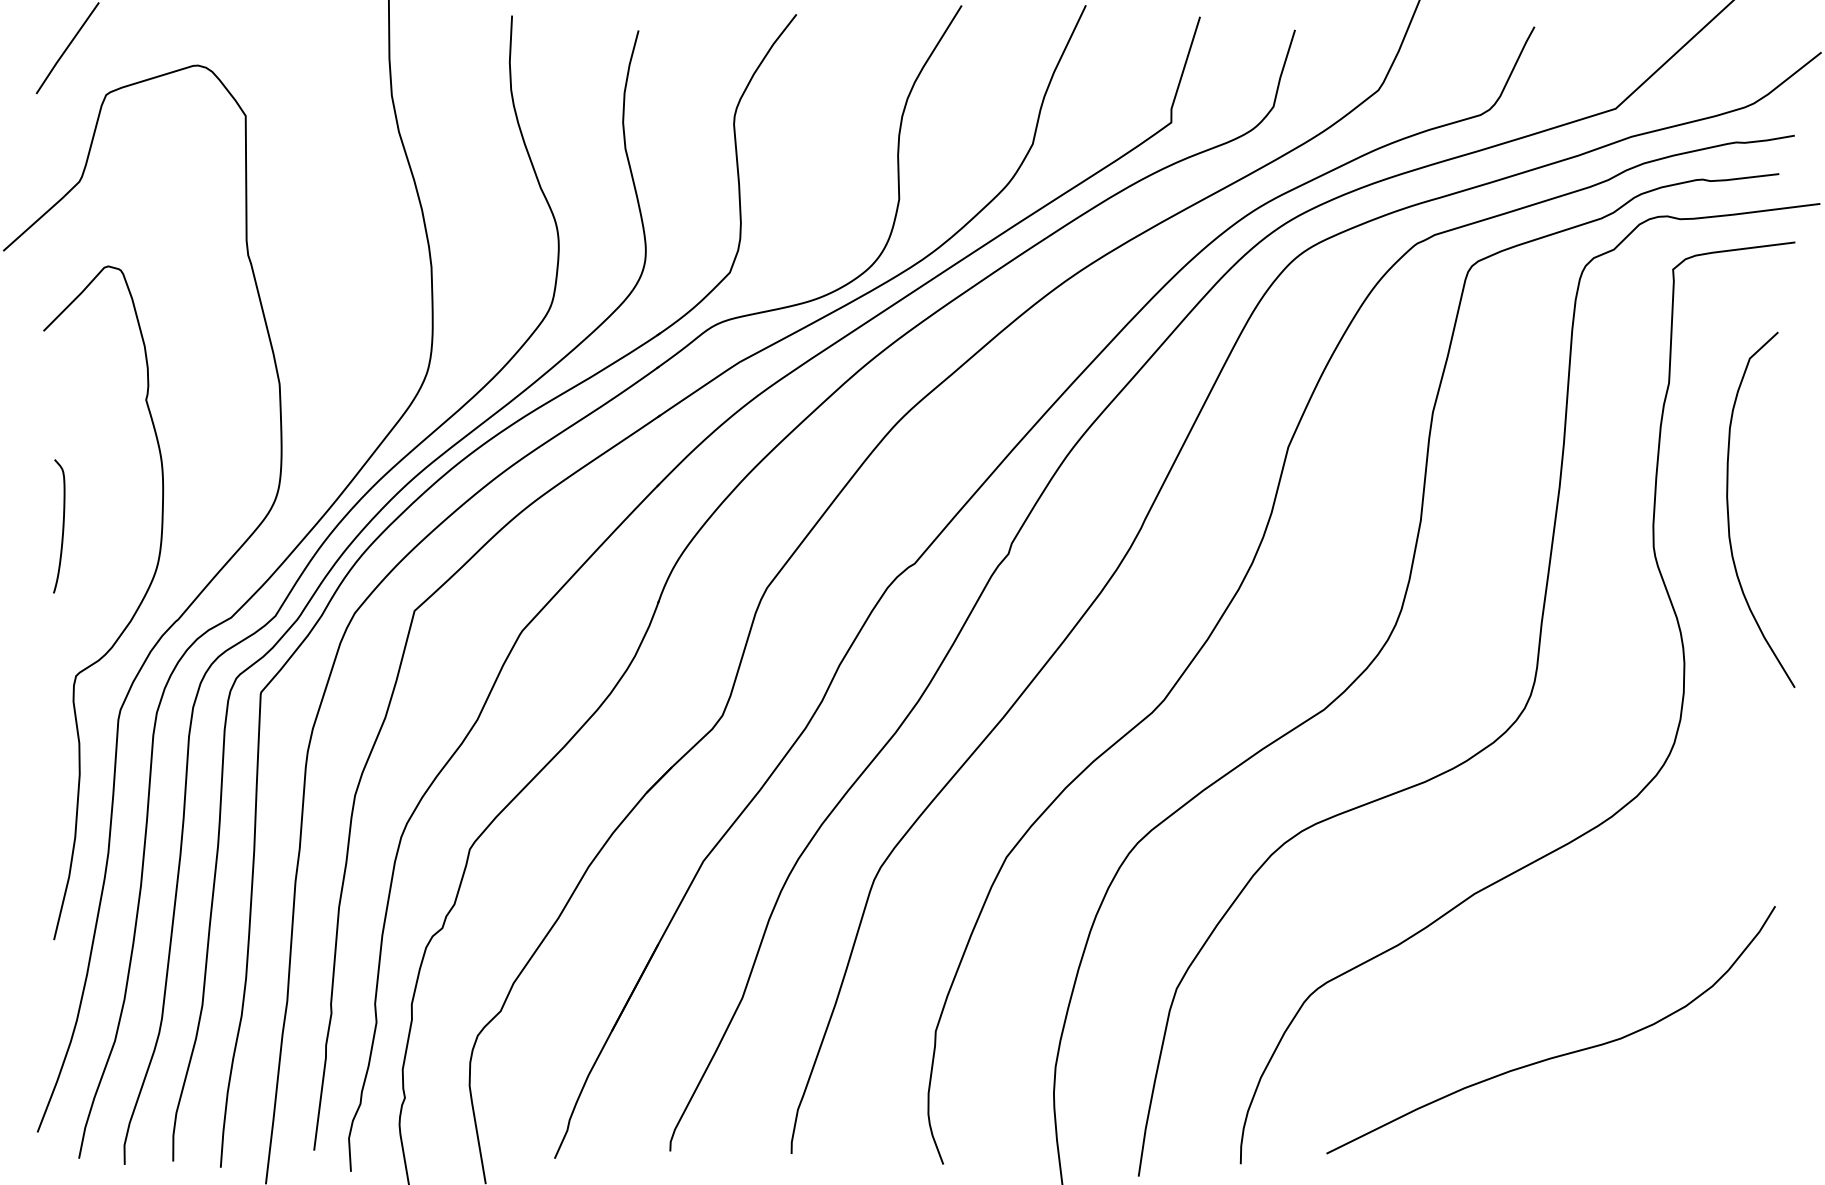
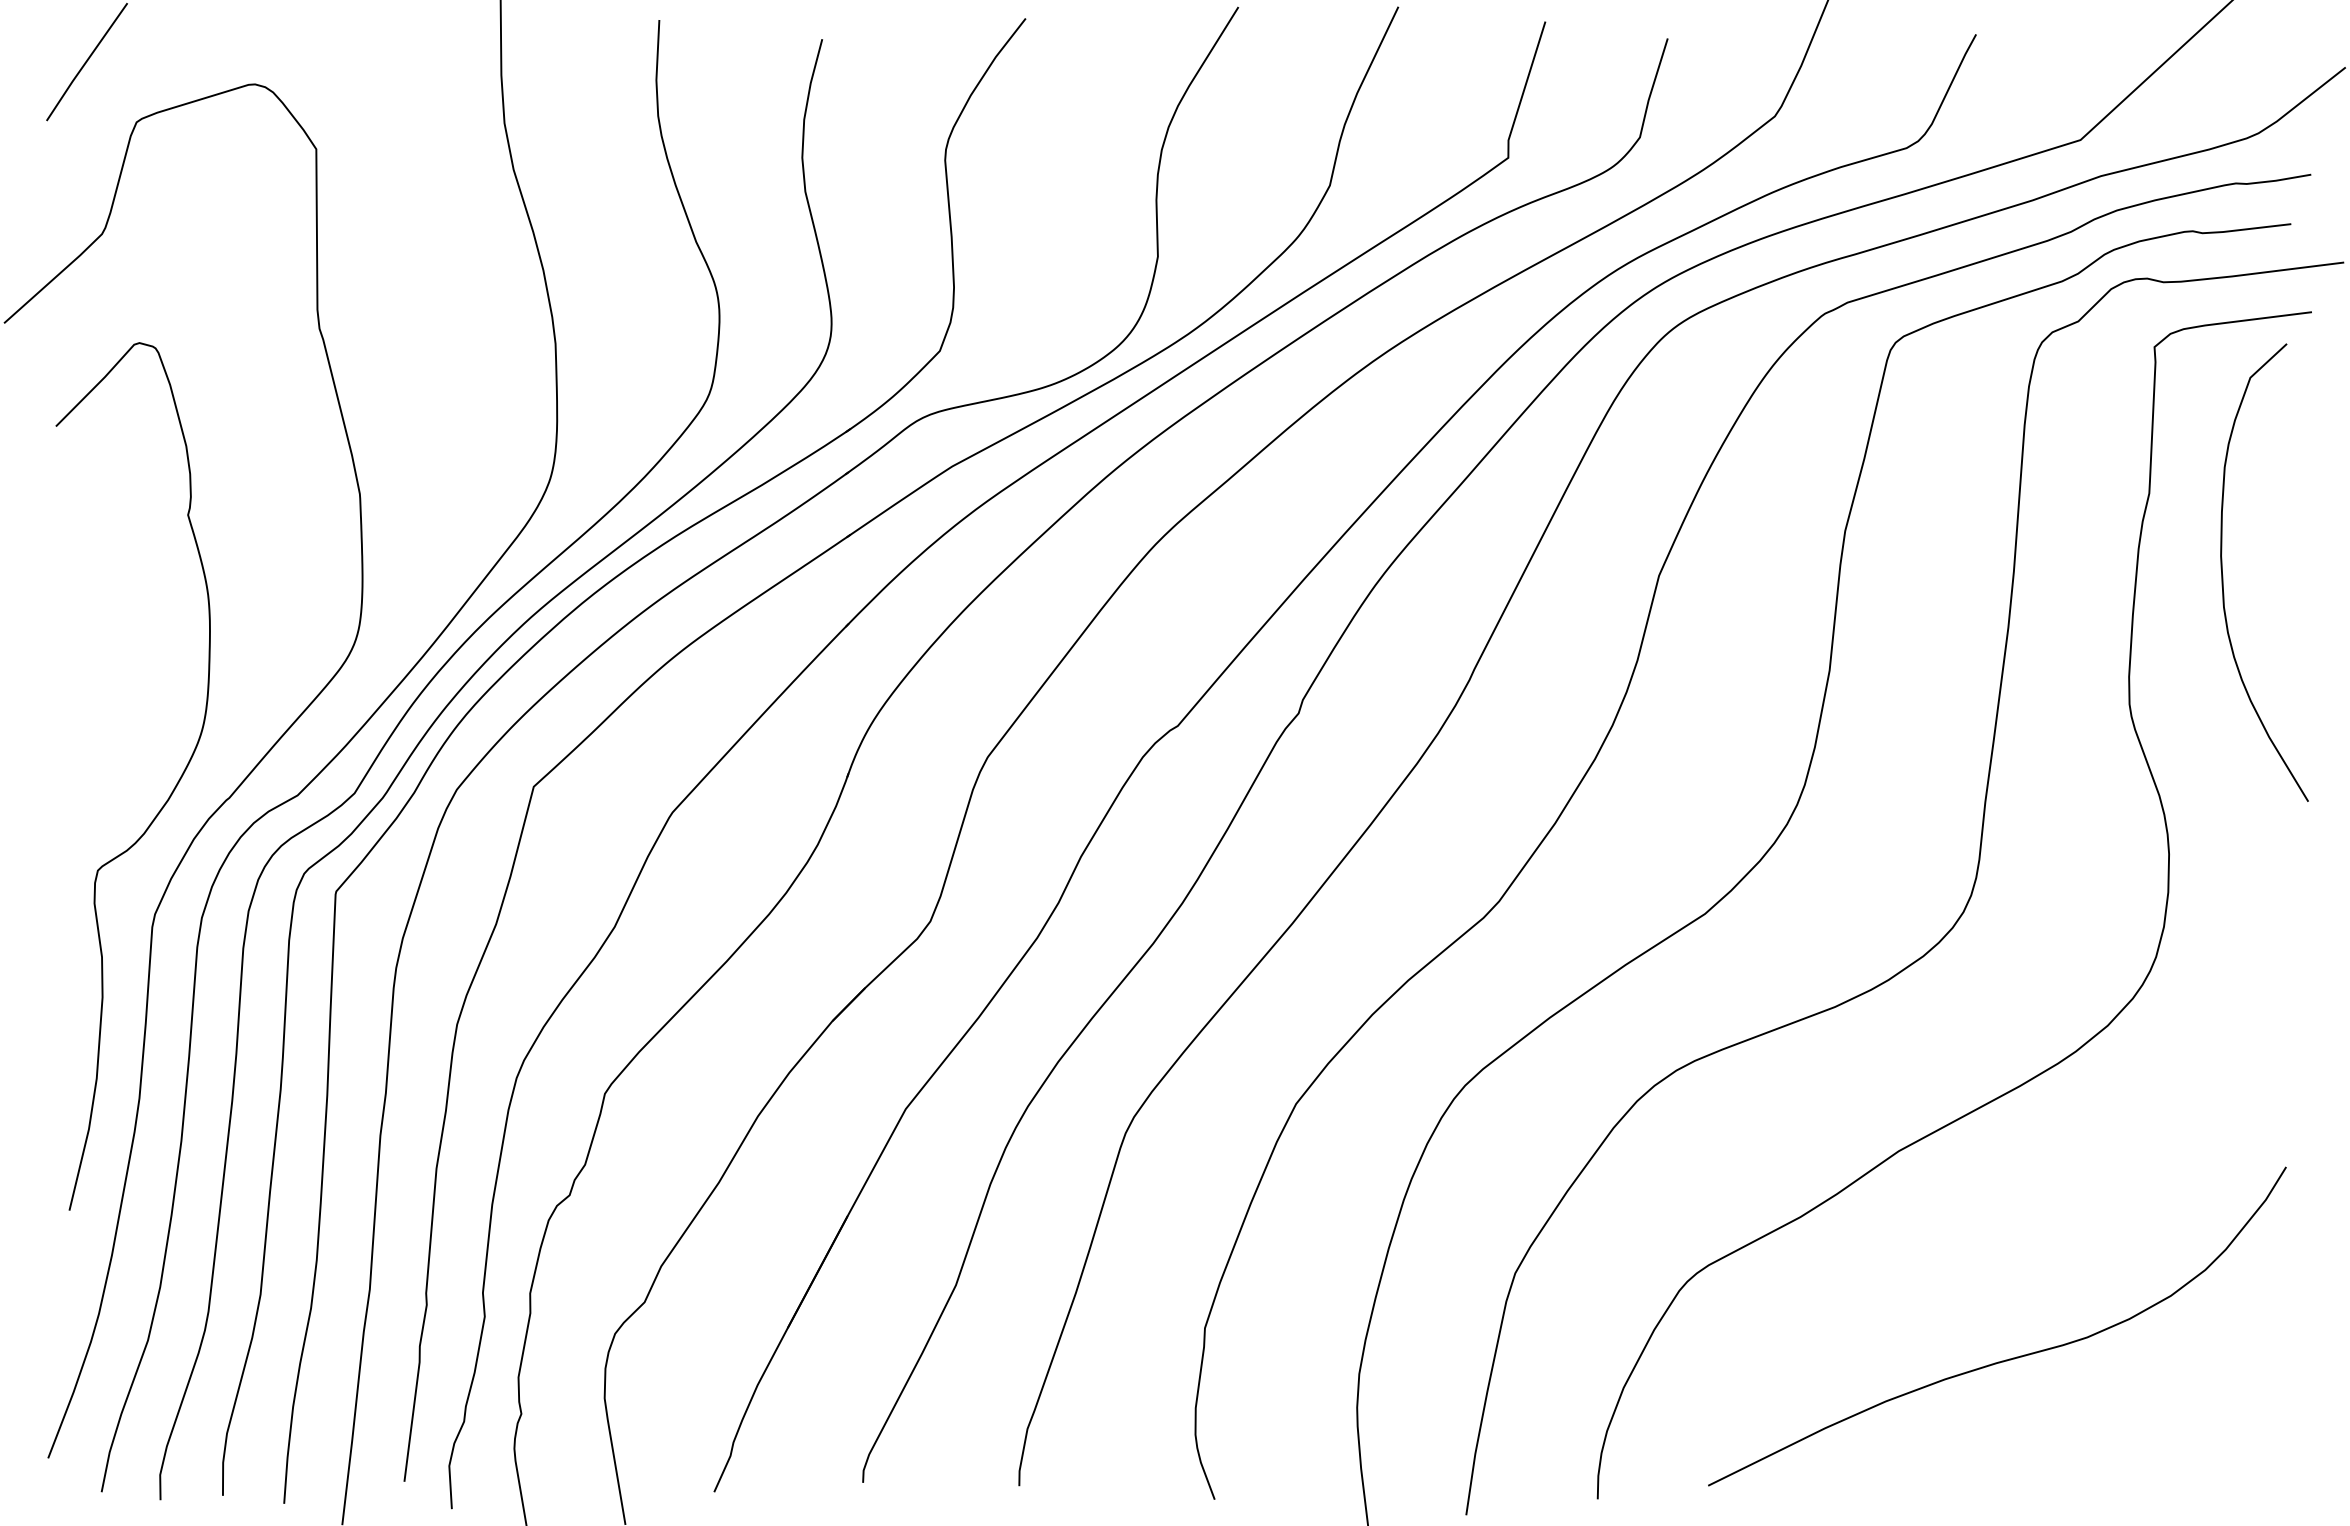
curve: (1728, 512) -> (2223, 575), moved
curve: (62, 526) -> (80, 677), removed

